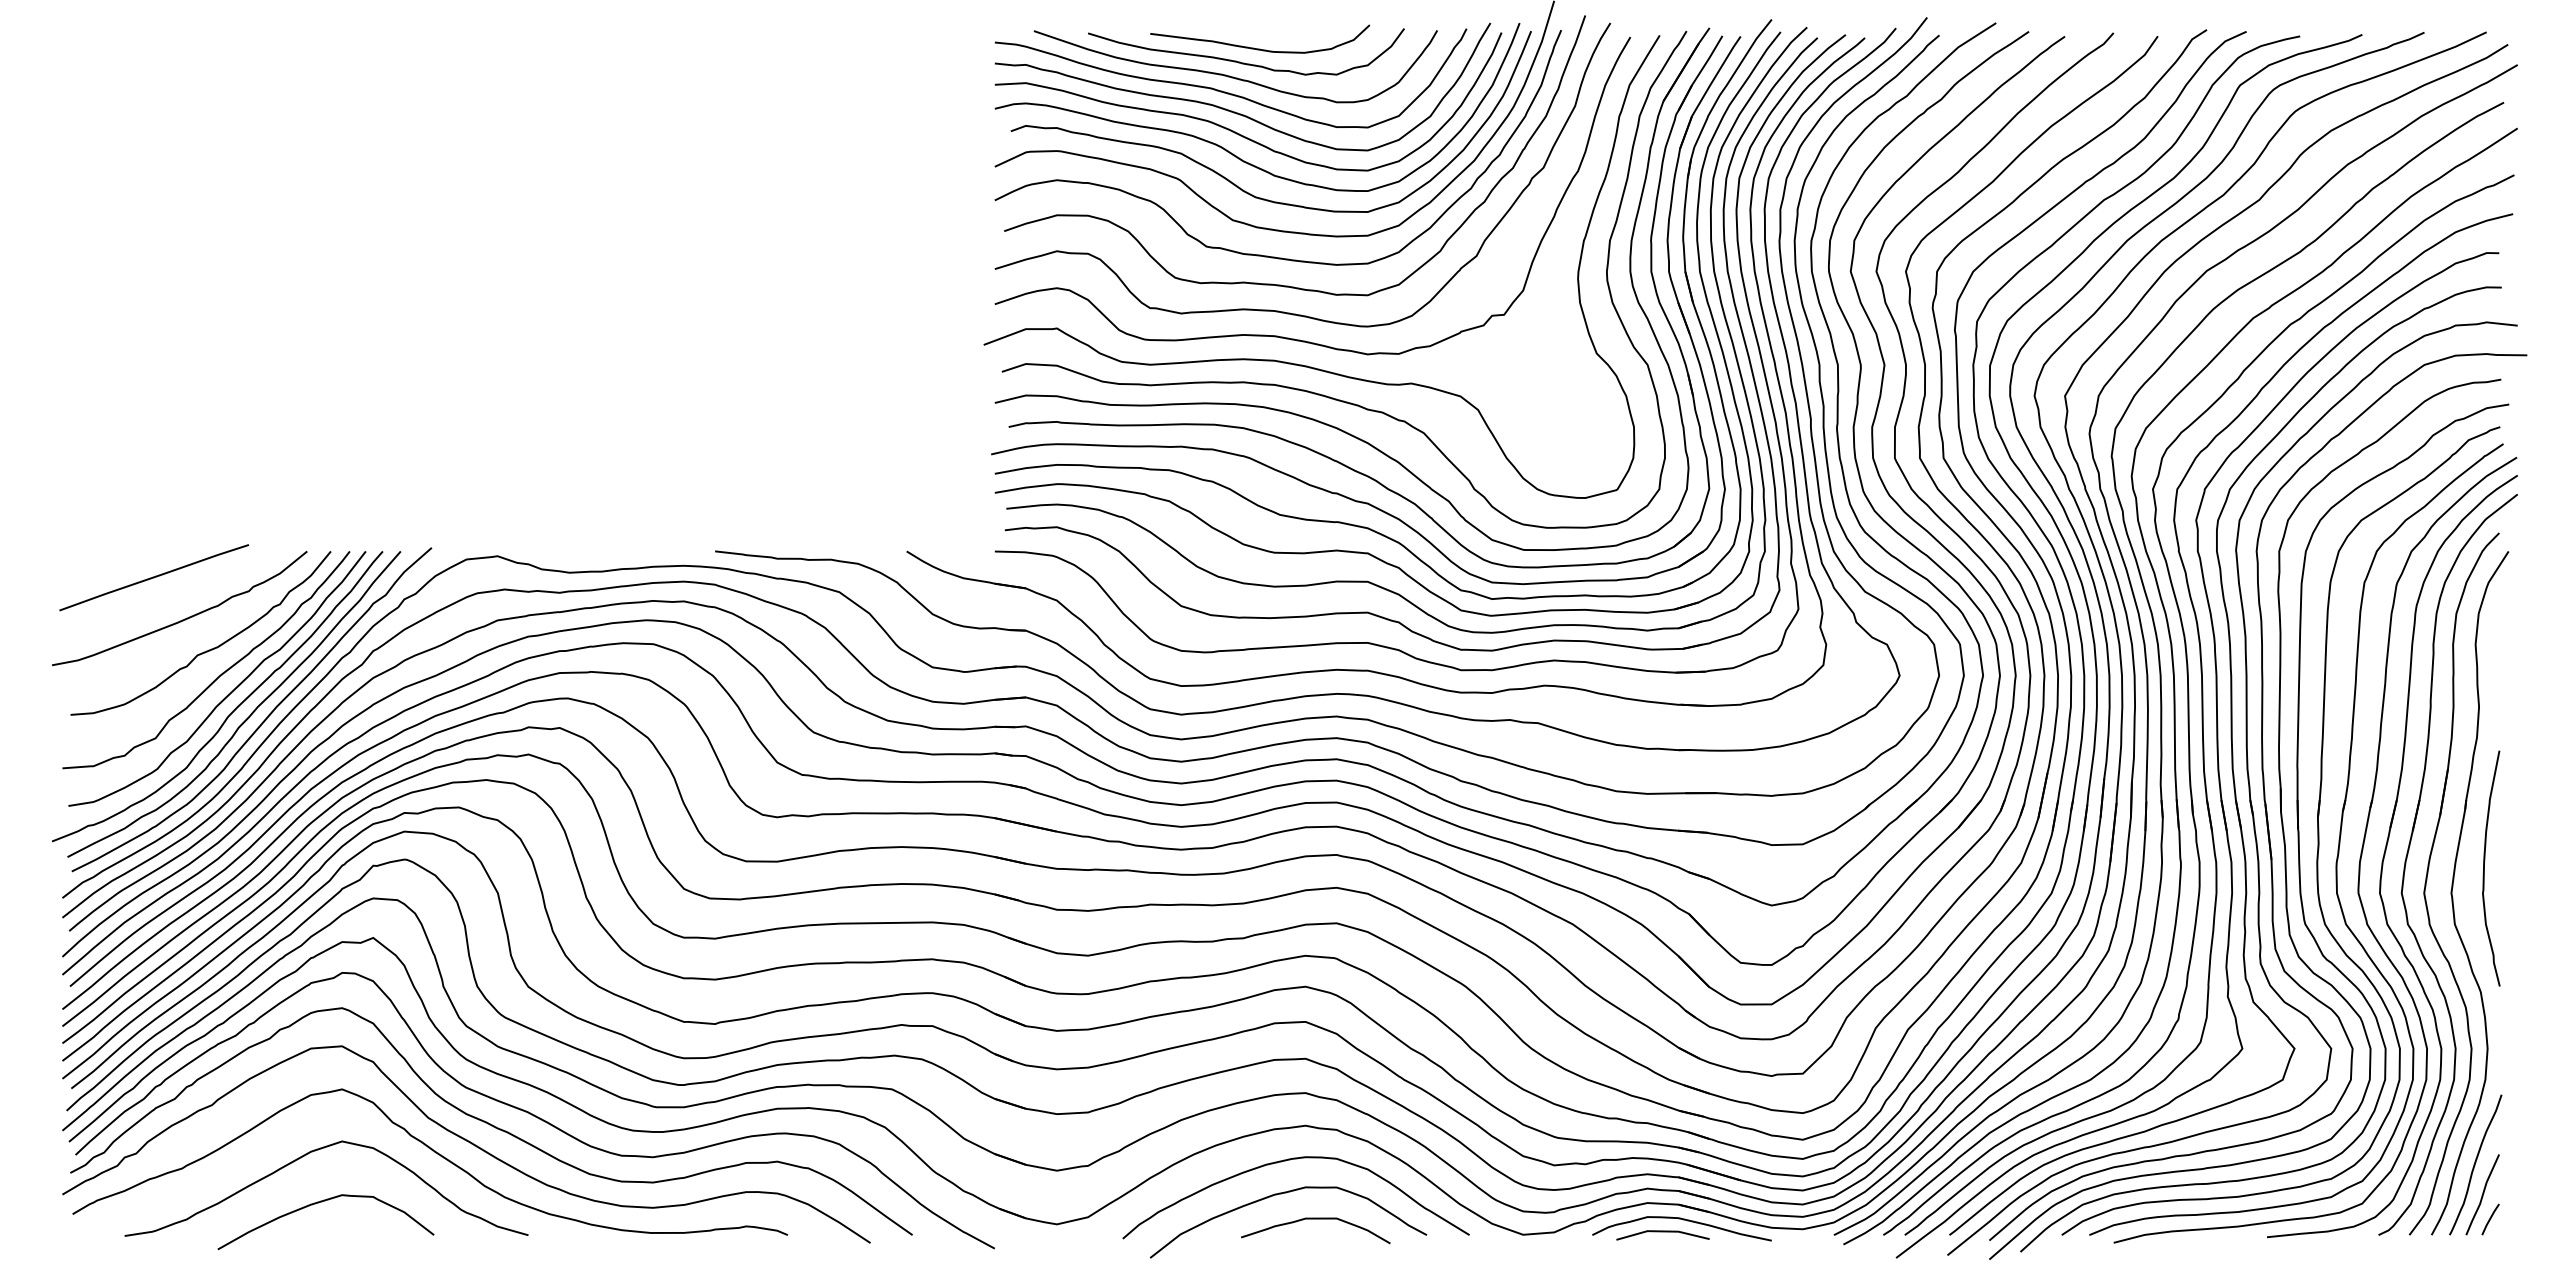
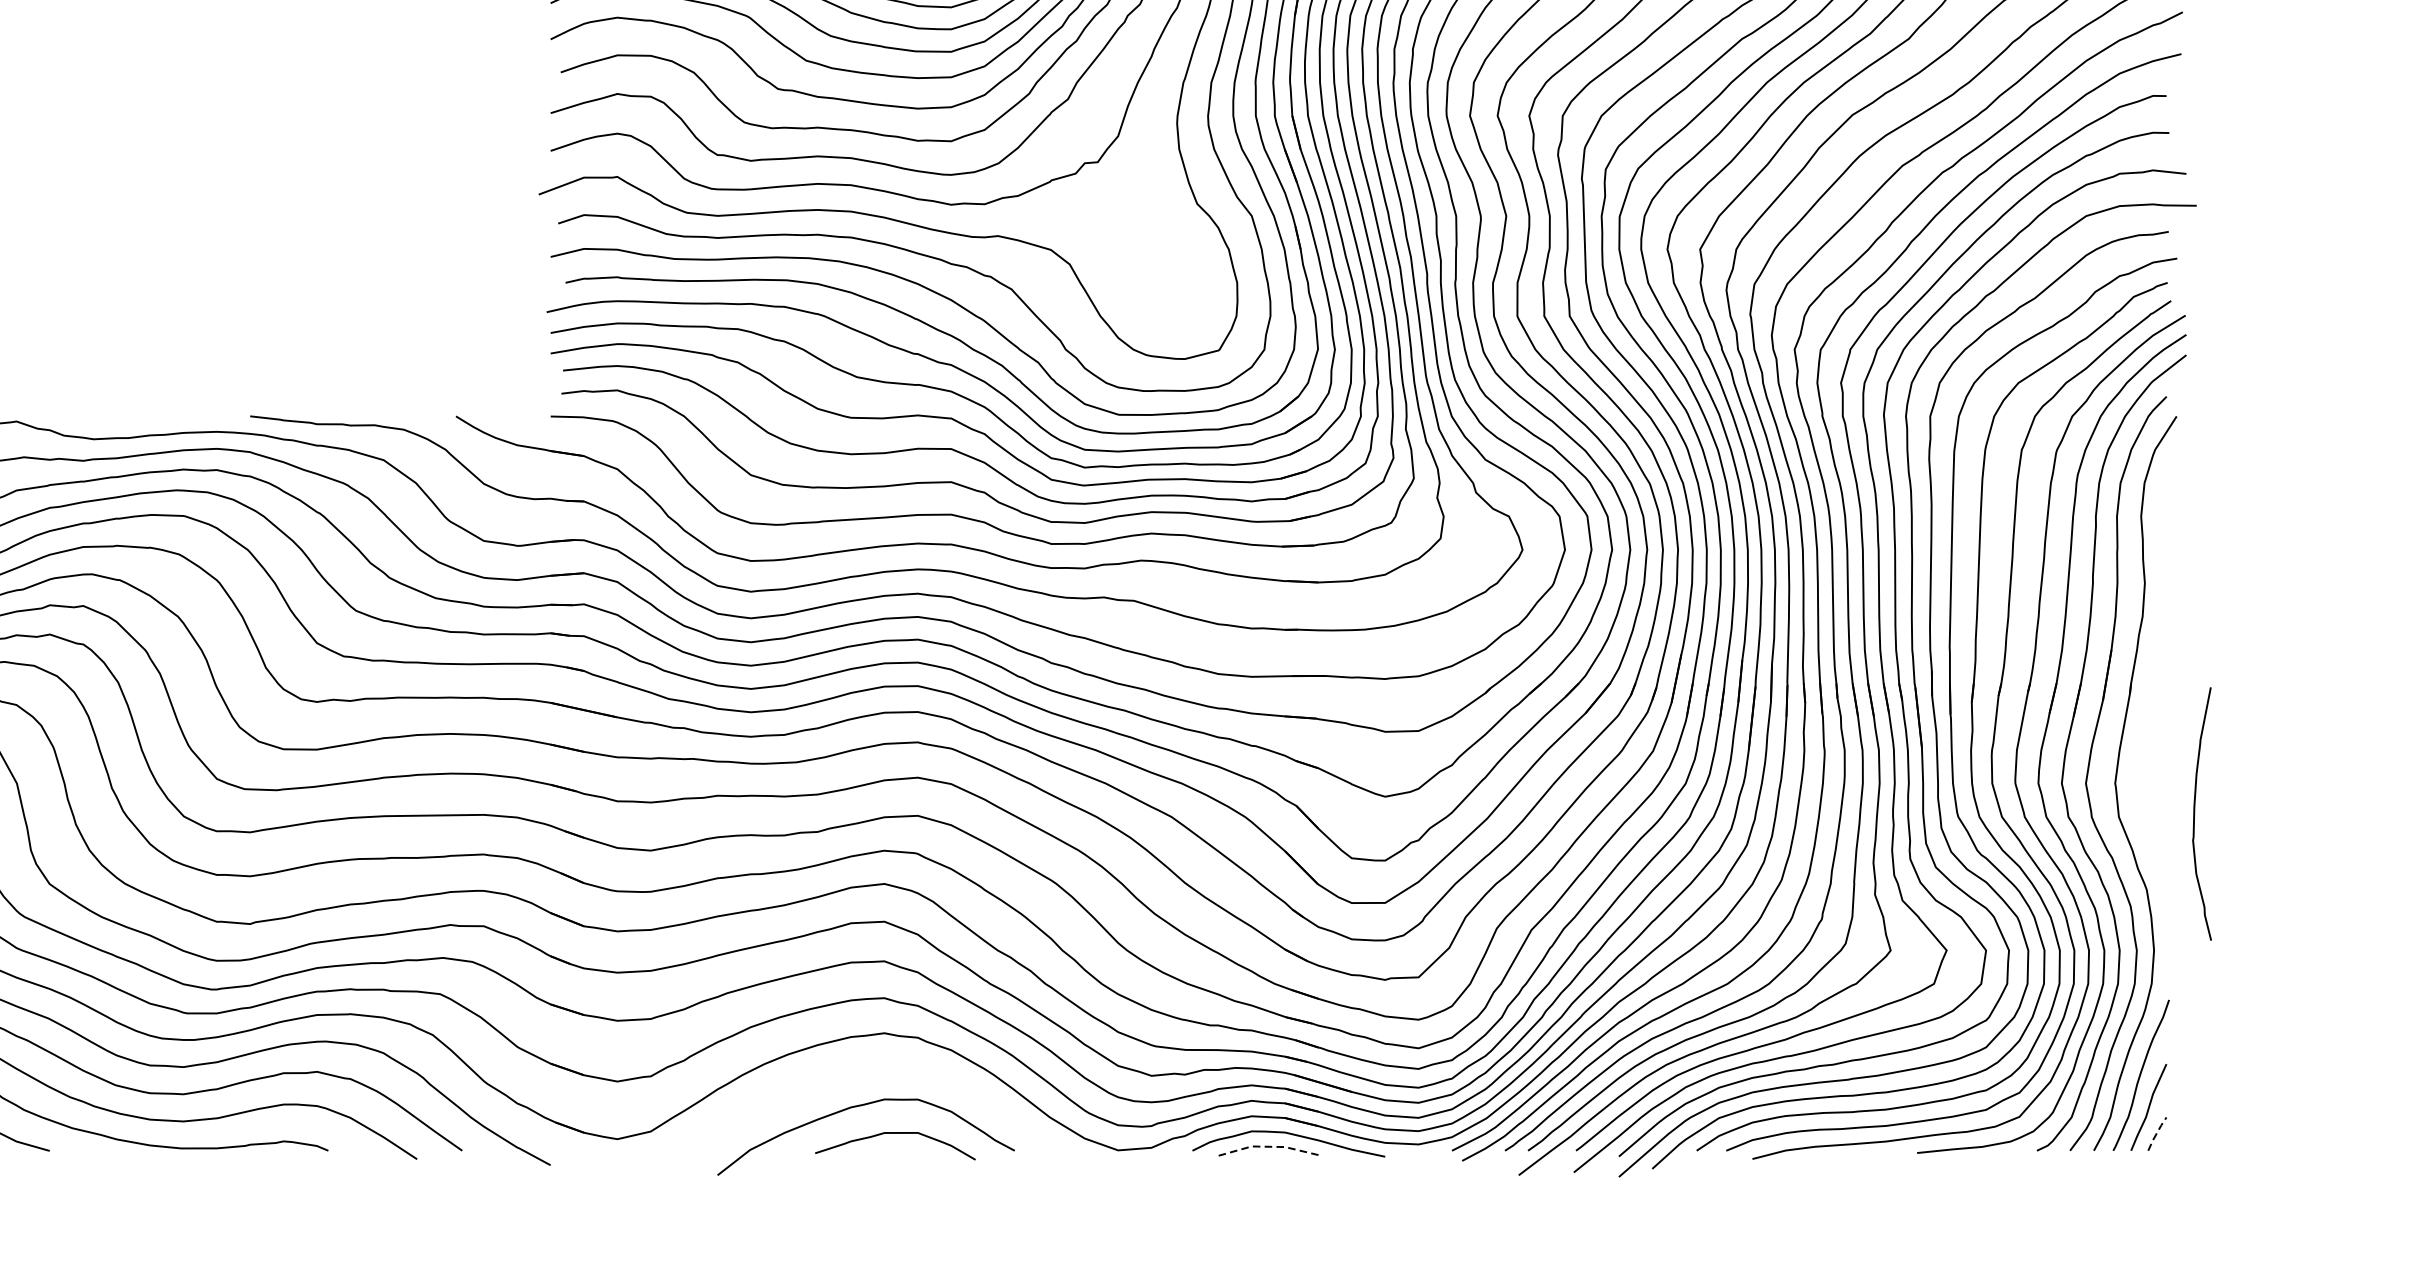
curve: (2484, 868) -> (2194, 813), moved
curve: (1286, 1161) -> (863, 1071), removed
line: (2490, 1218) -> (2157, 1132), solid -> dashed
line: (1662, 1231) -> (1267, 1146), solid -> dashed

